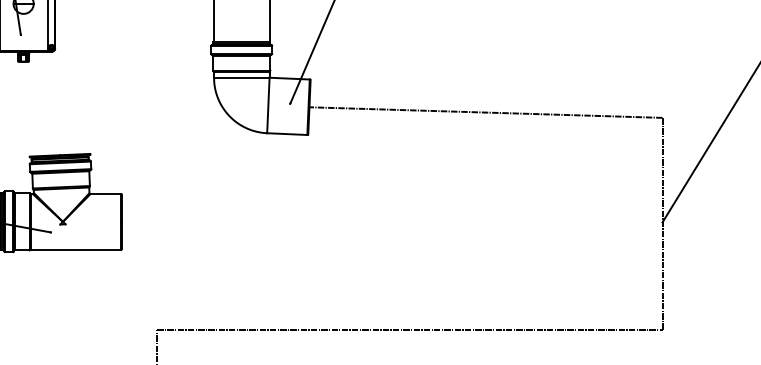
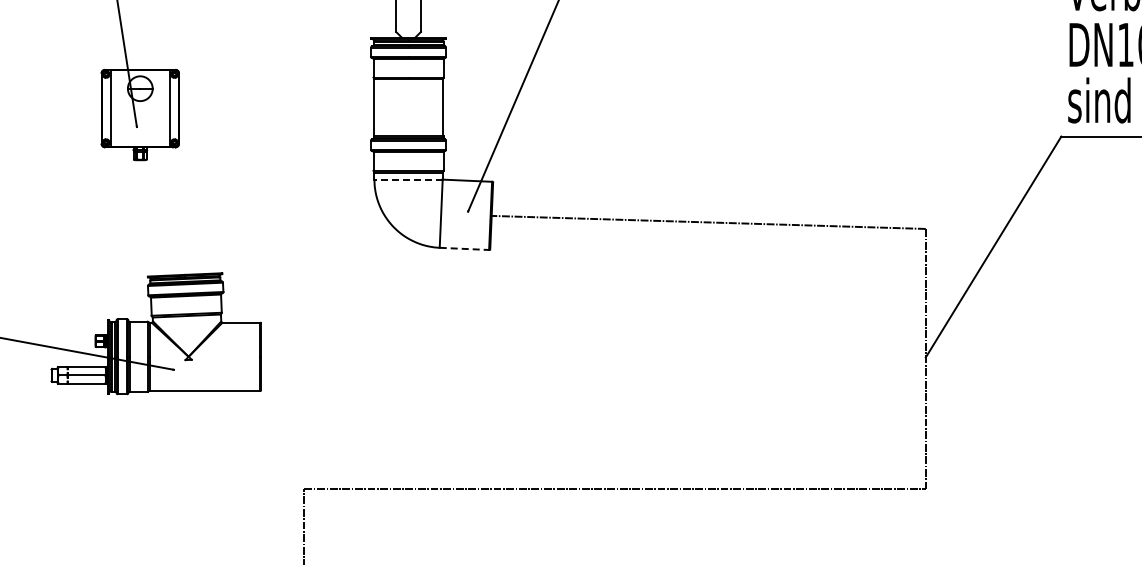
line: (241, 77) -> (408, 179), solid -> dashed
line: (287, 133) -> (464, 248), solid -> dashed

